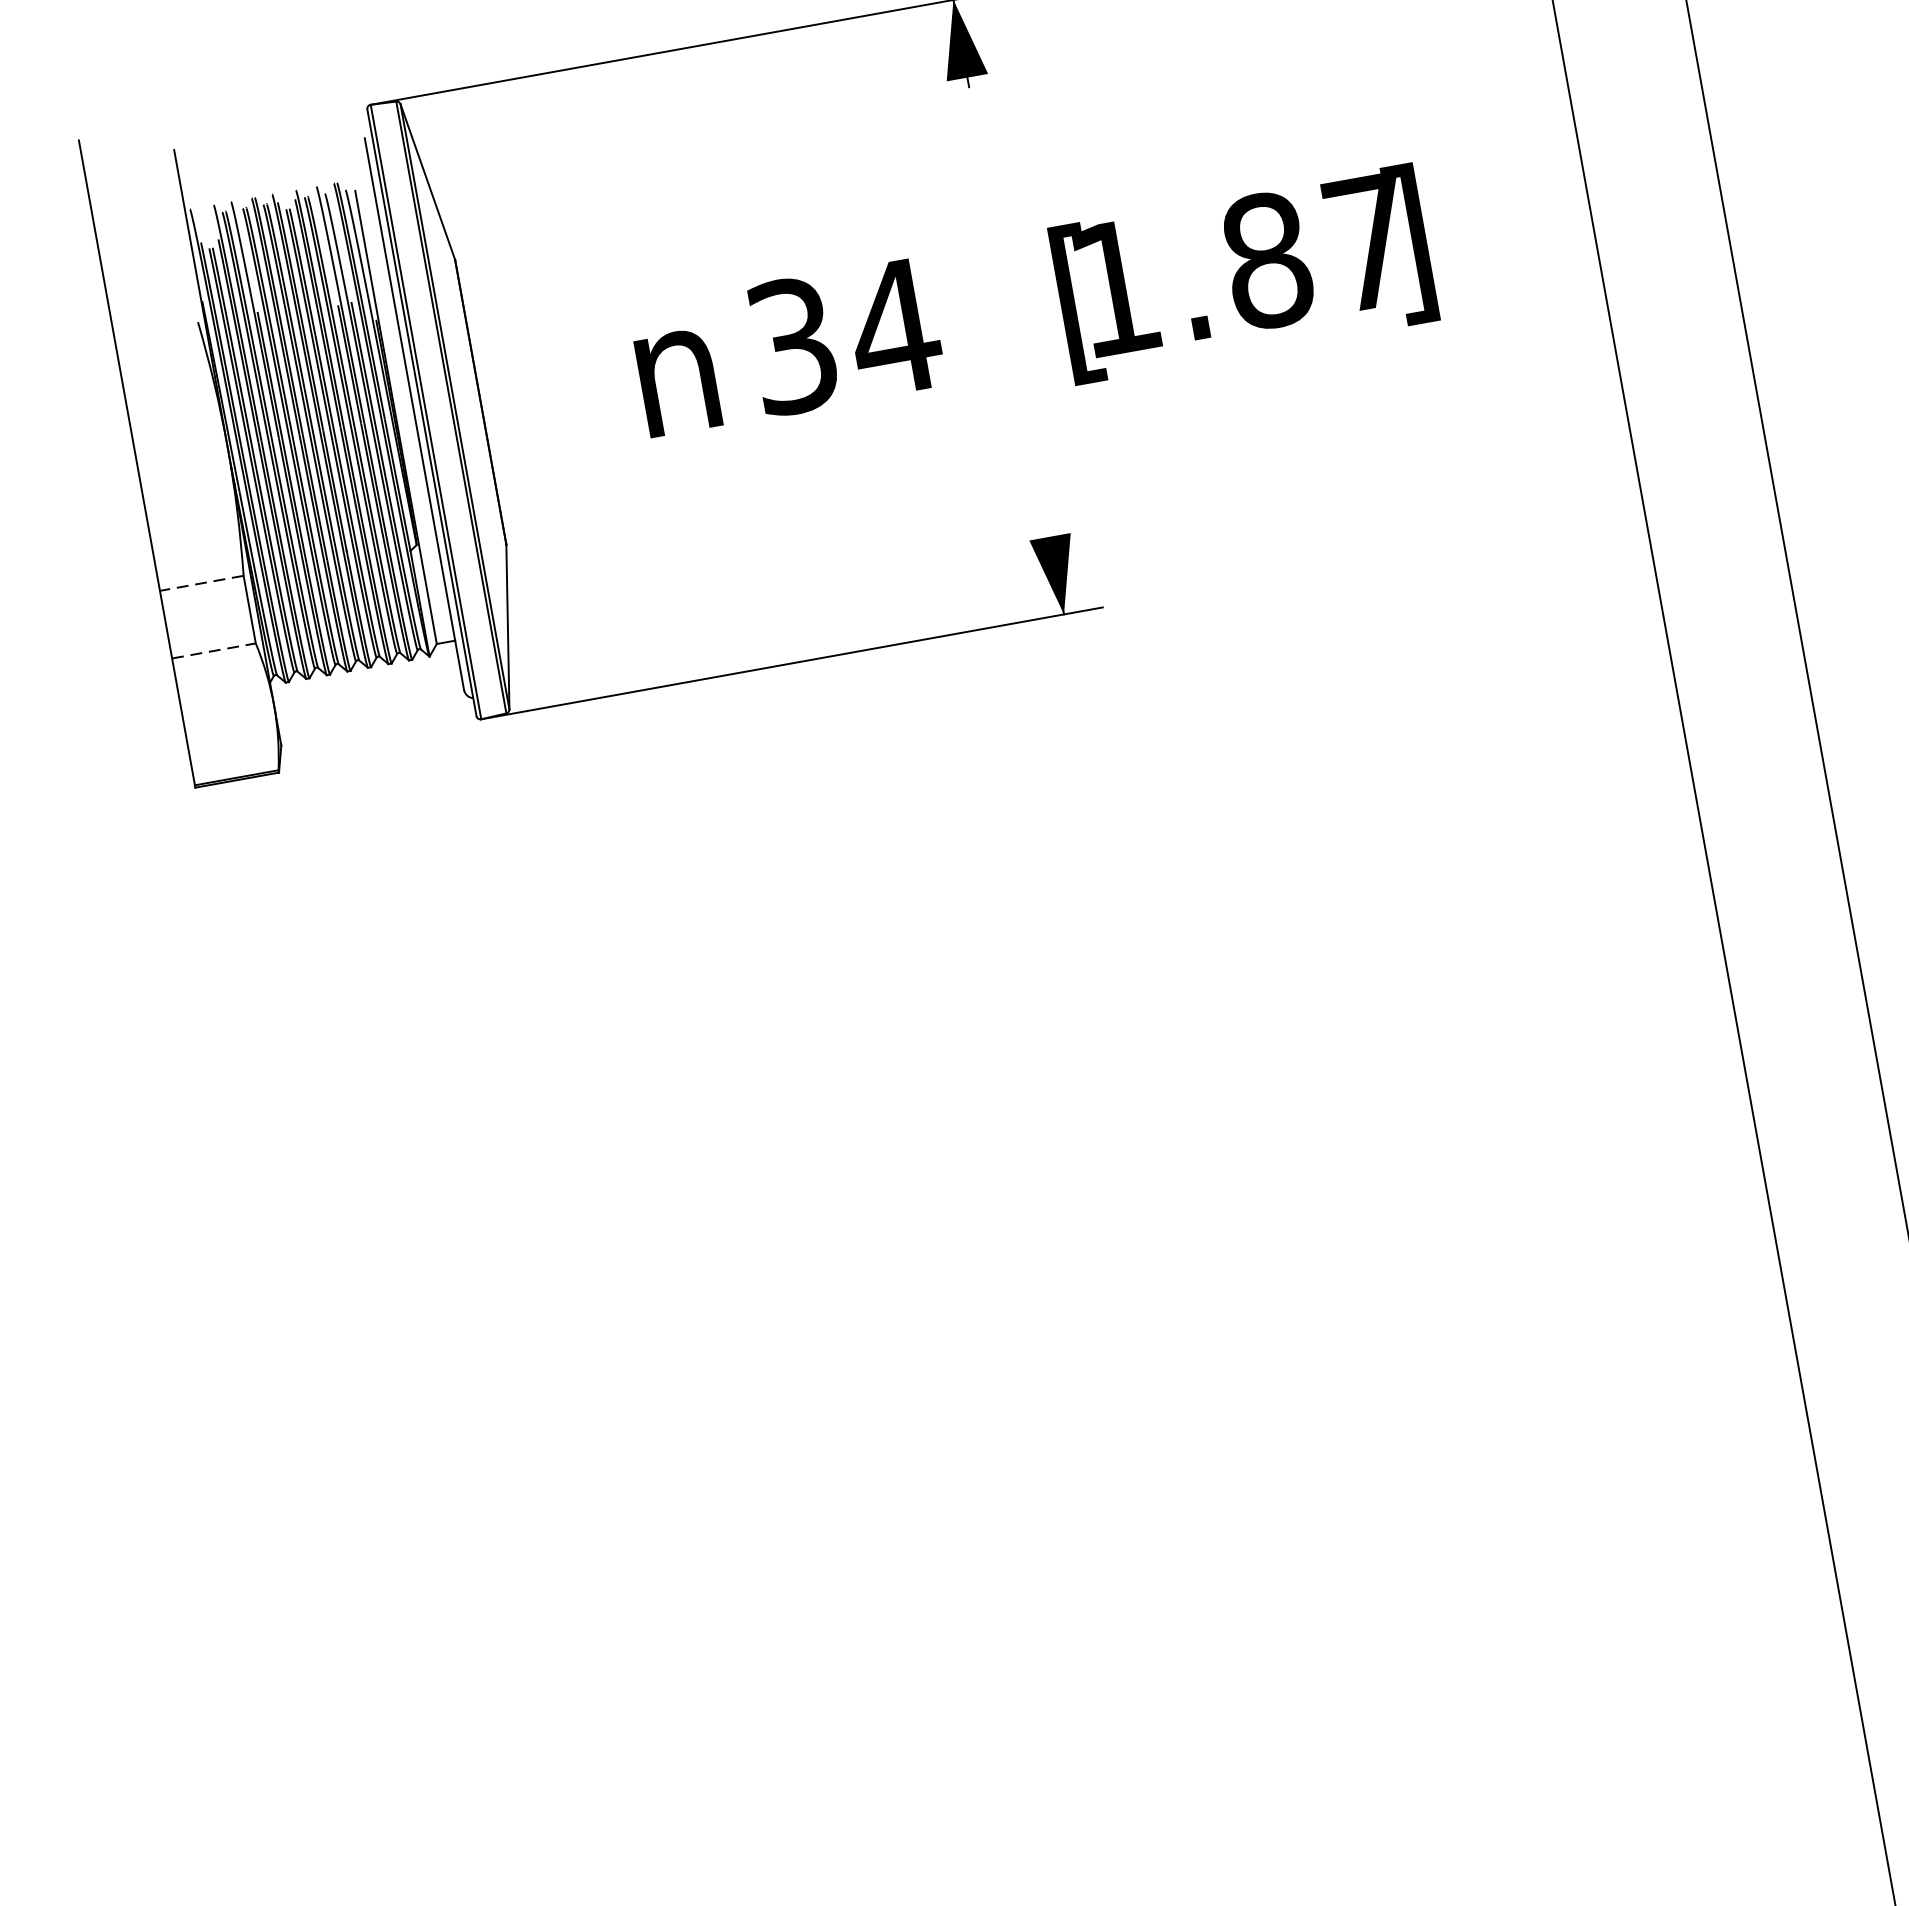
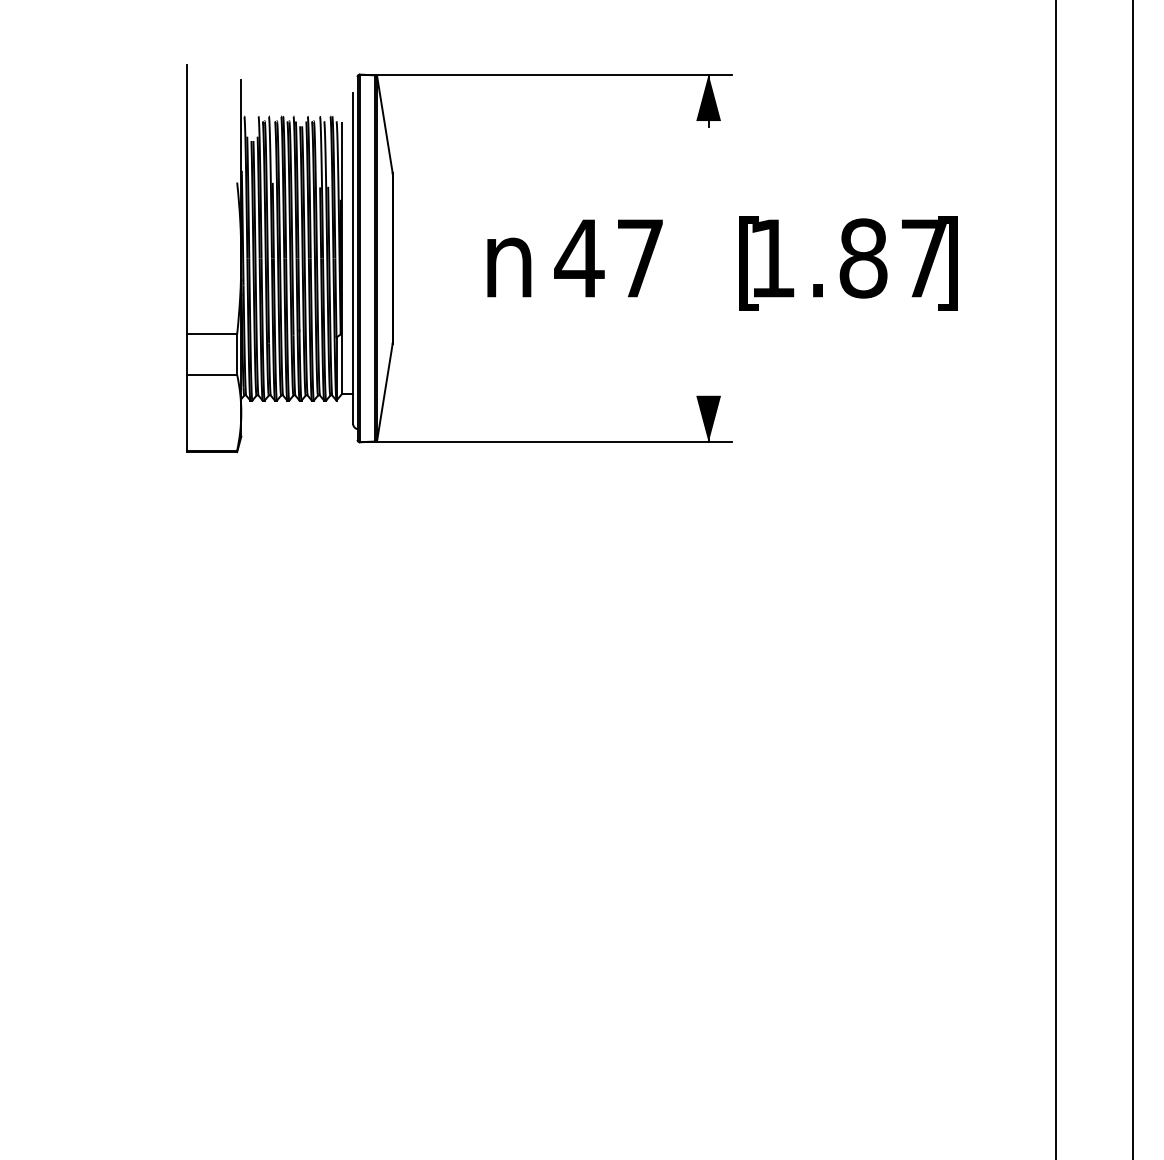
text: (843, 337) -> (609, 258), 34 -> 47
line: (200, 583) -> (211, 334), dashed -> solid
line: (214, 650) -> (212, 374), dashed -> solid

